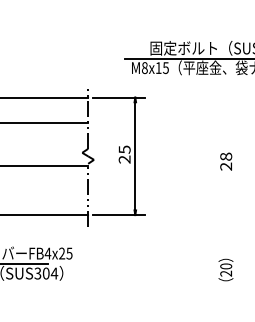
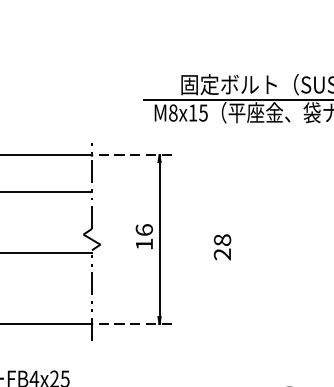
line: (118, 97) -> (135, 155), solid -> dashed
text: (124, 154) -> (144, 236), 25 -> 16
text: (226, 161) -> (222, 247), moved
line: (118, 215) -> (135, 324), solid -> dashed

